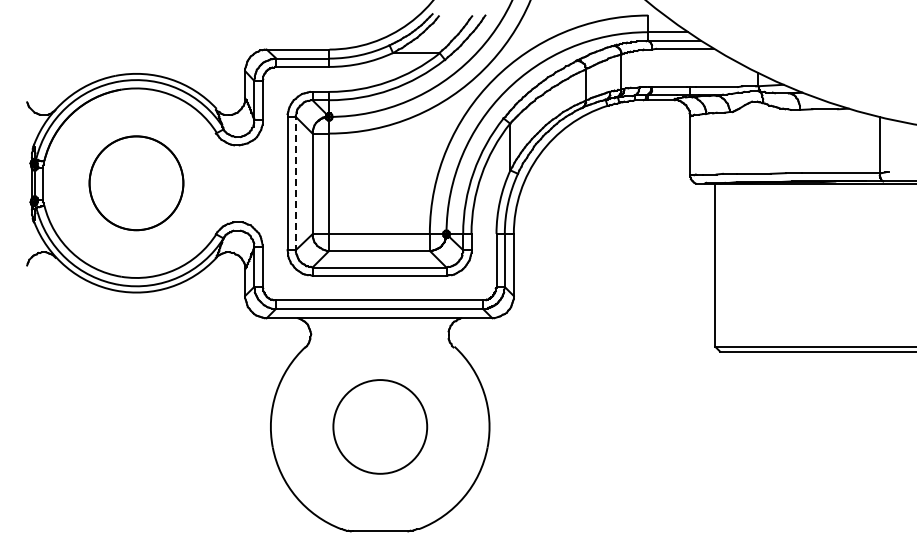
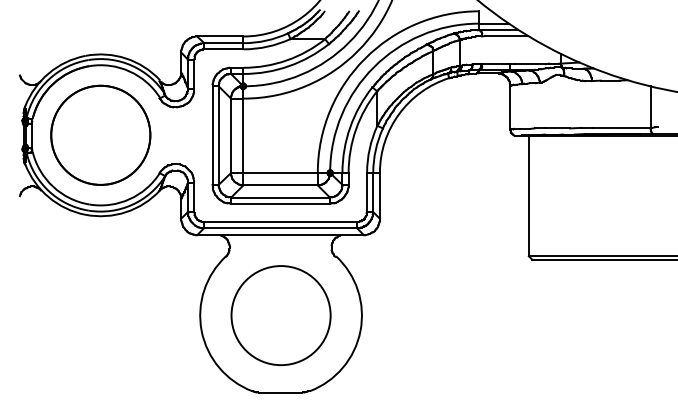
part: (136, 183) -> (100, 135), size x1.43
line: (295, 183) -> (218, 135), dashed -> solid
part: (380, 426) -> (281, 315), size x1.43

